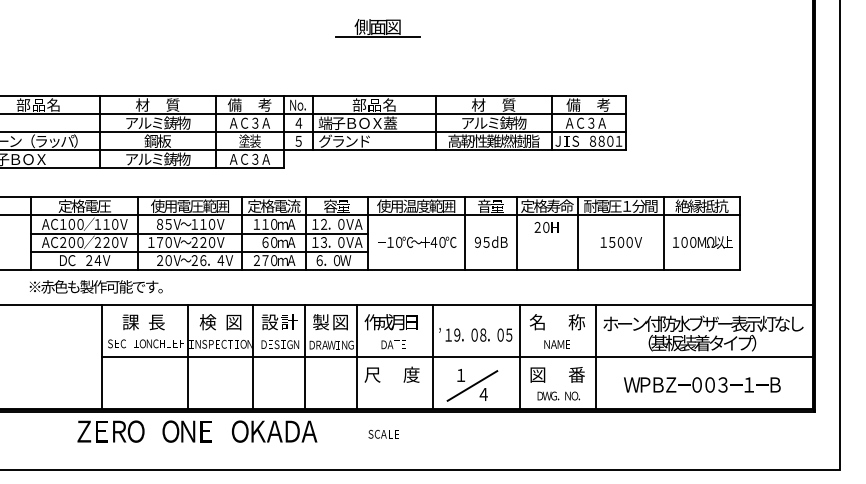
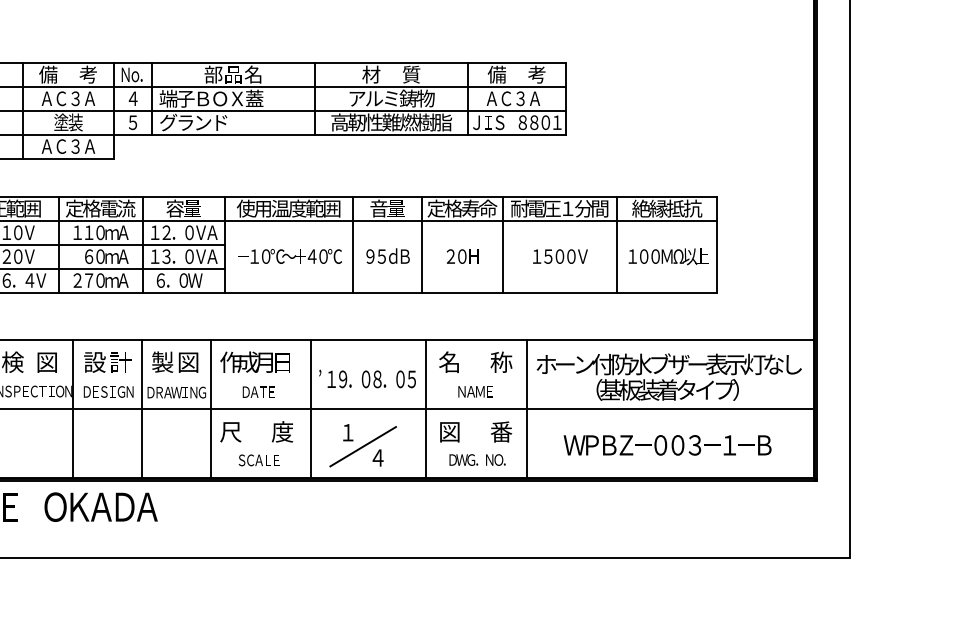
text: (546, 227) -> (462, 256), moved
text: (383, 434) -> (258, 460), moved

